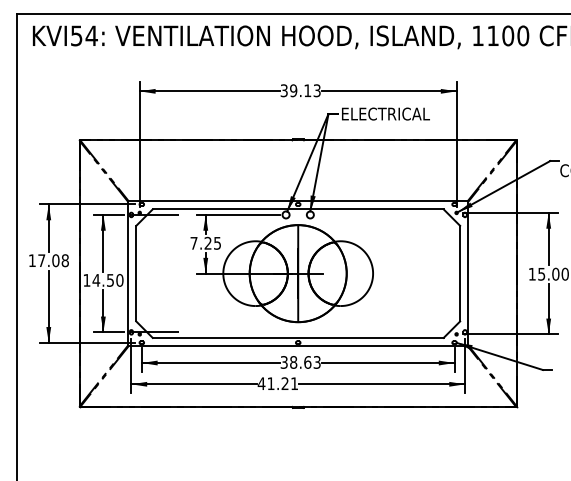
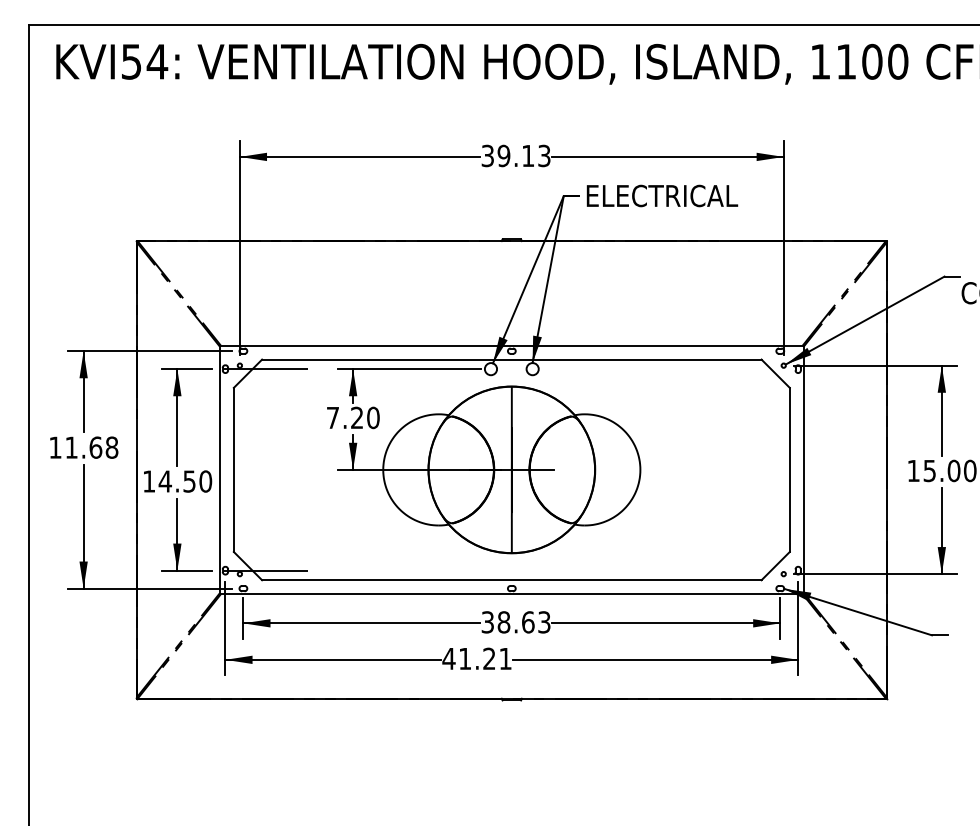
text: (217, 242) -> (373, 416), 7.25 -> 7.20
text: (48, 260) -> (83, 447), 17.08 -> 11.68

